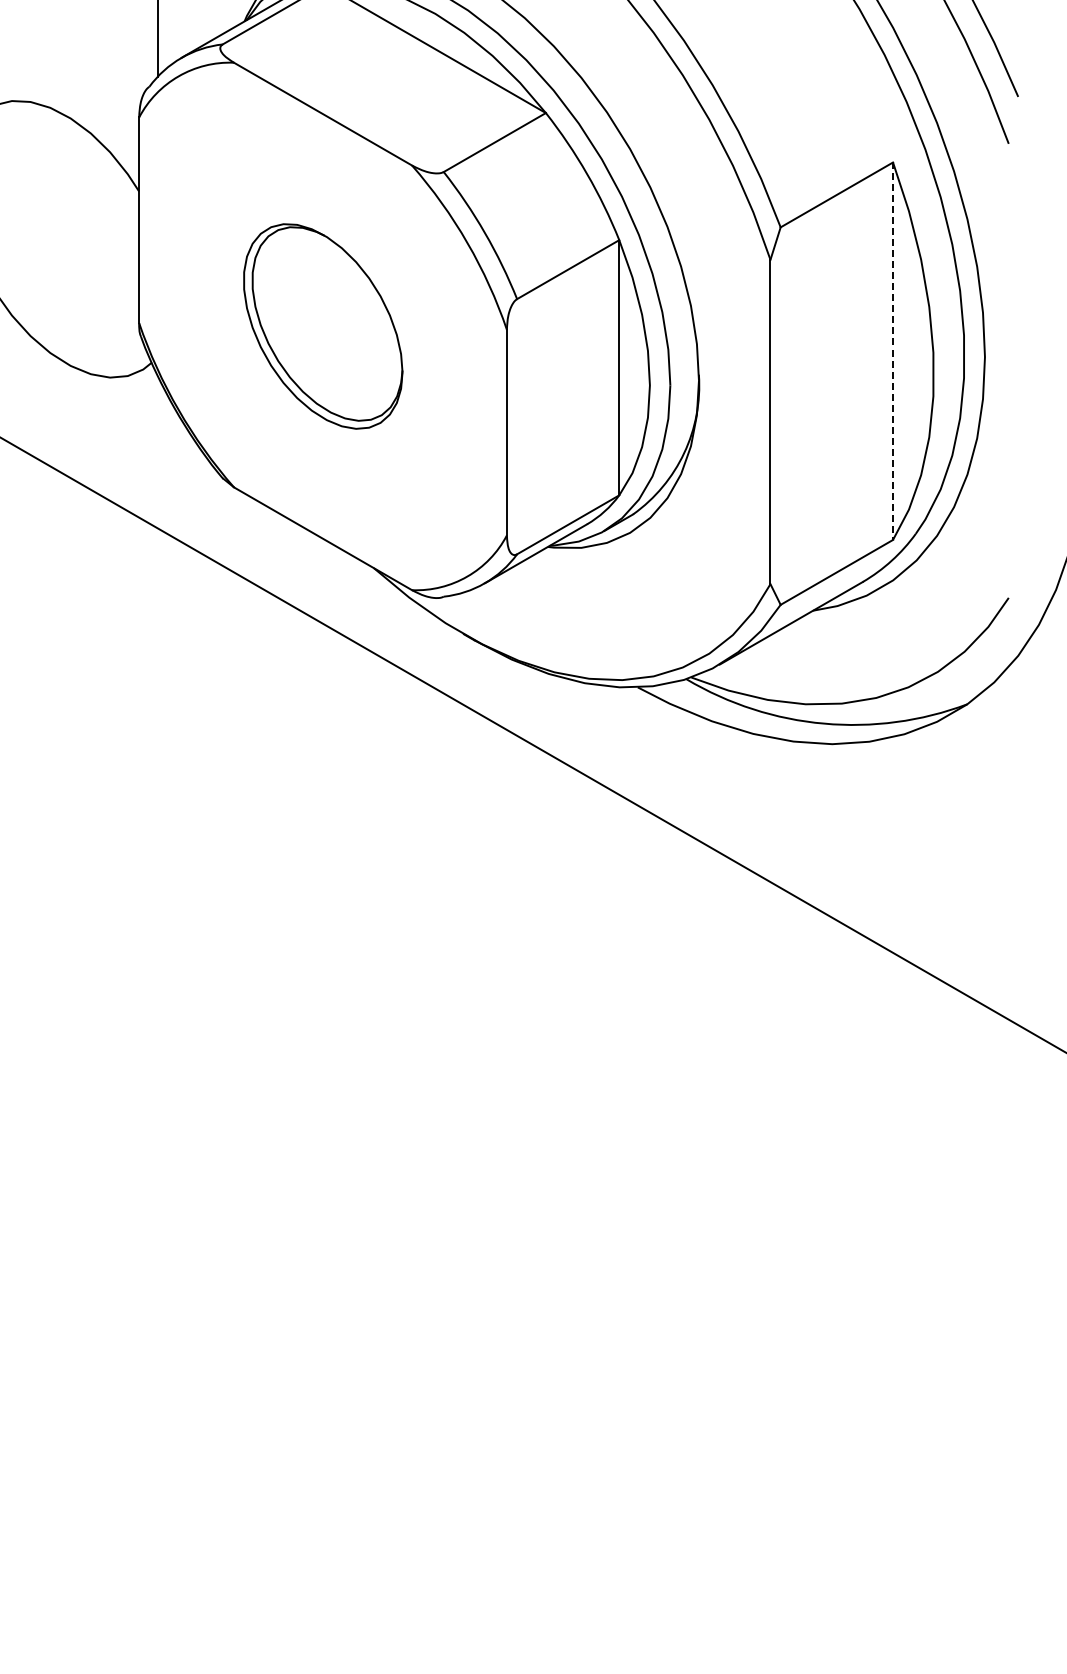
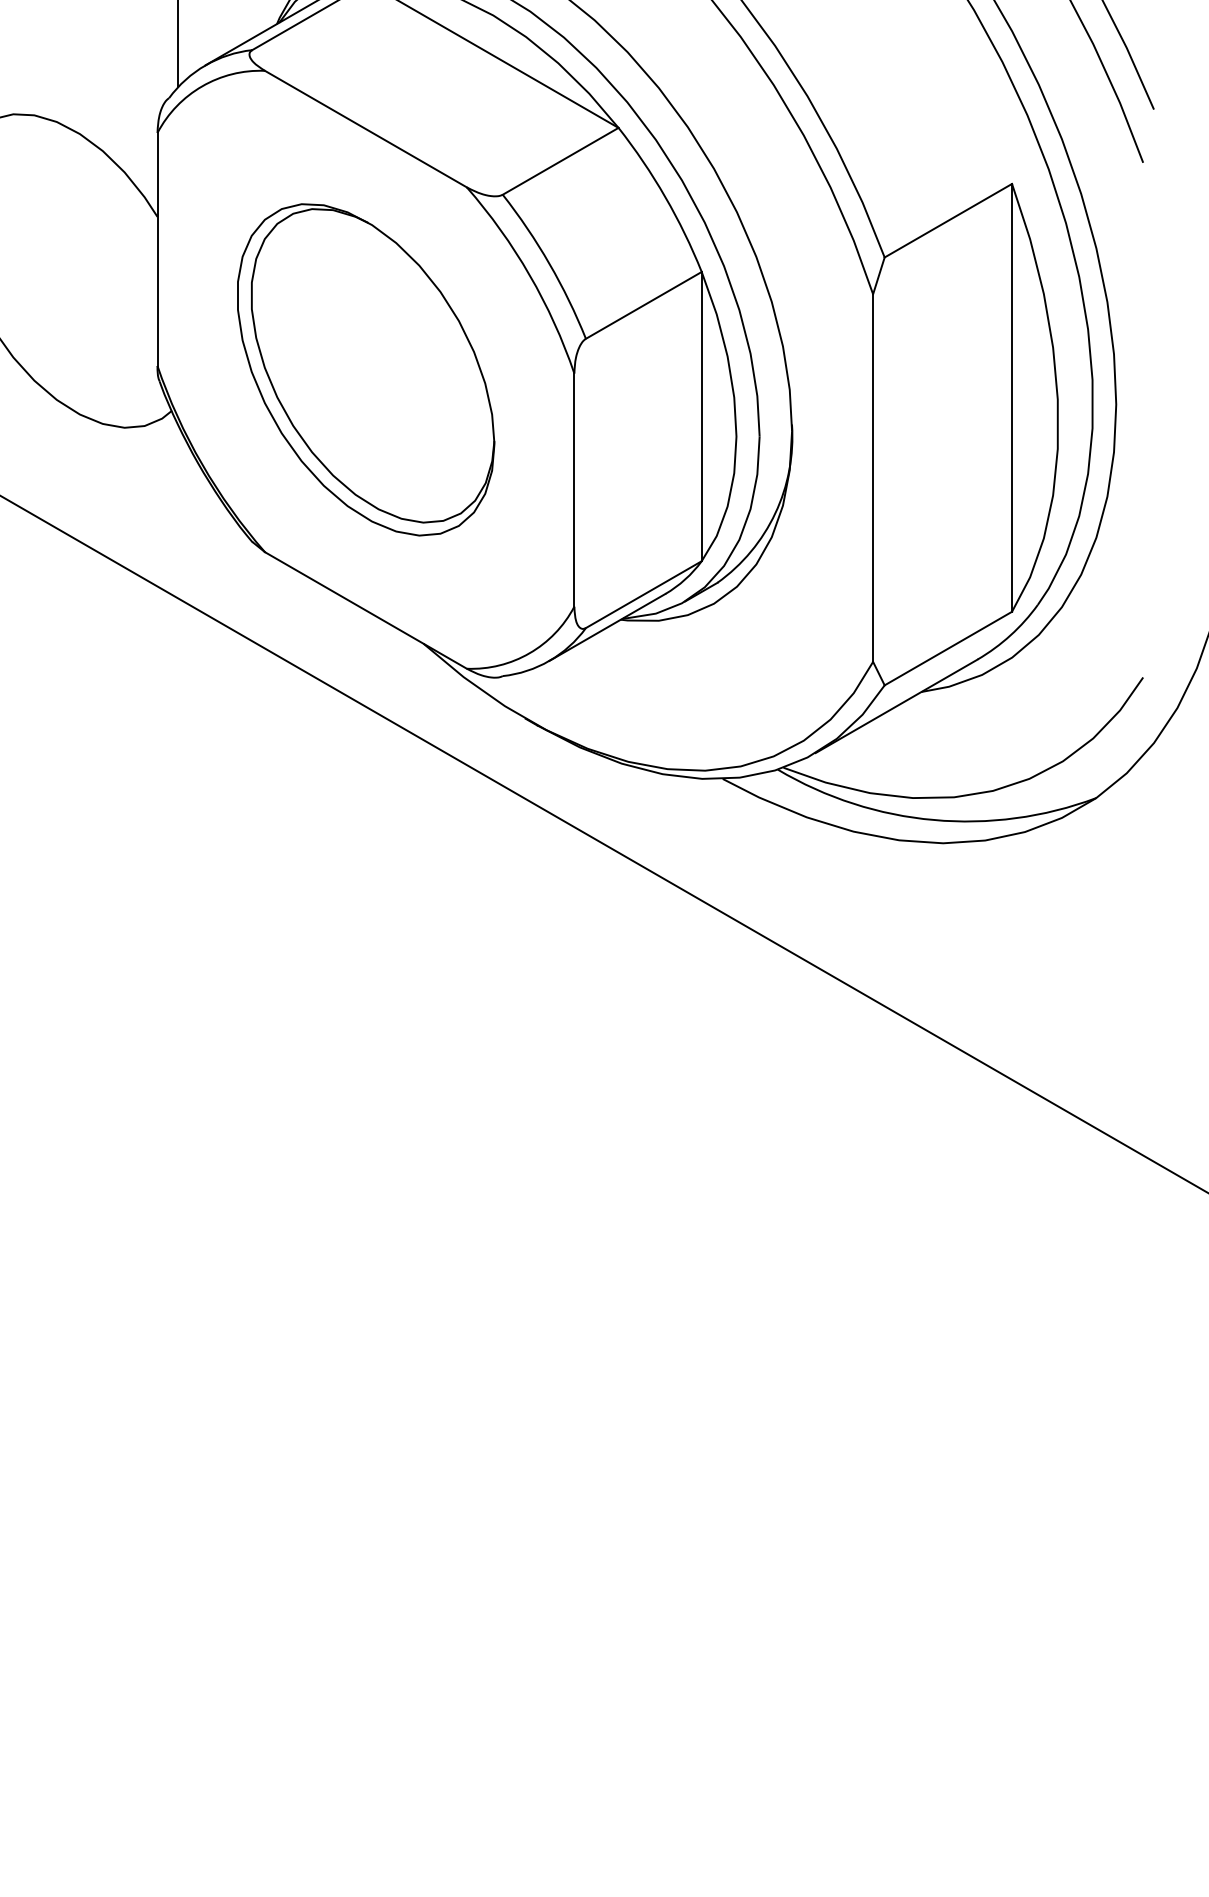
part: (323, 326) -> (366, 369), size x1.43
line: (893, 351) -> (1012, 398), dashed -> solid

